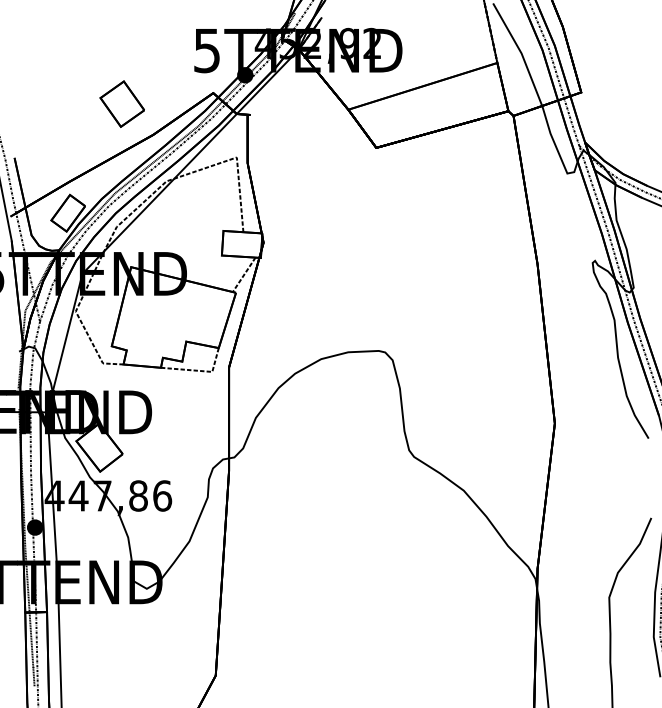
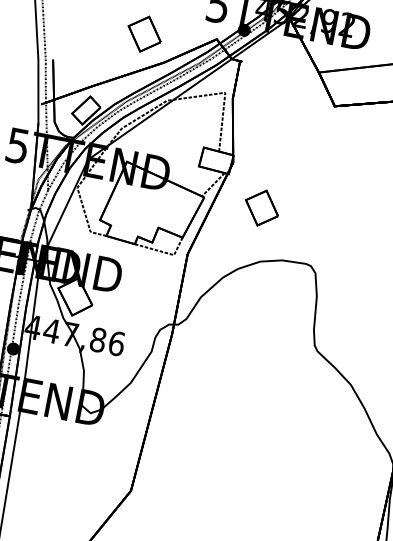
part: (309, 291) -> (261, 207), added

